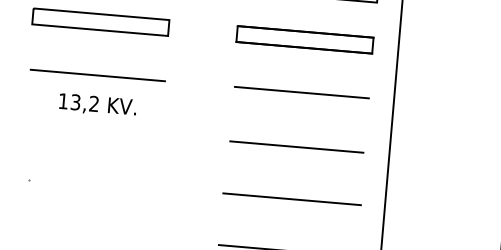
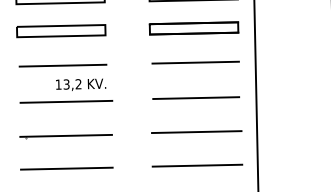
text: (98, 104) -> (81, 84), moved
line: (97, 131) -> (66, 101), added
line: (90, 183) -> (65, 135), added
line: (86, 233) -> (66, 168), added

